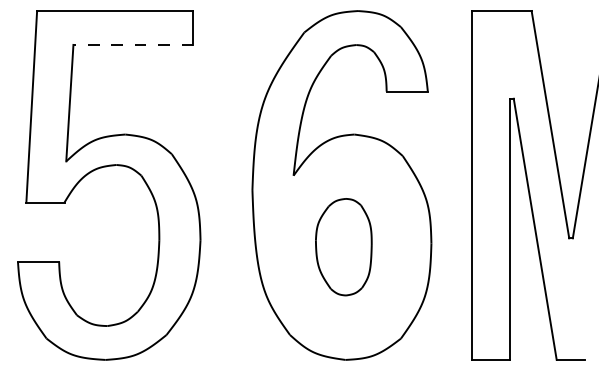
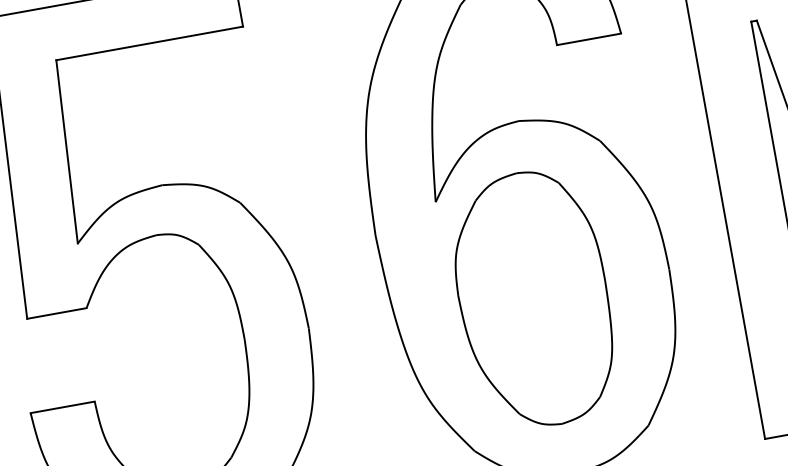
line: (133, 44) -> (149, 42), dashed -> solid
part: (343, 246) -> (533, 298), size x1.67

